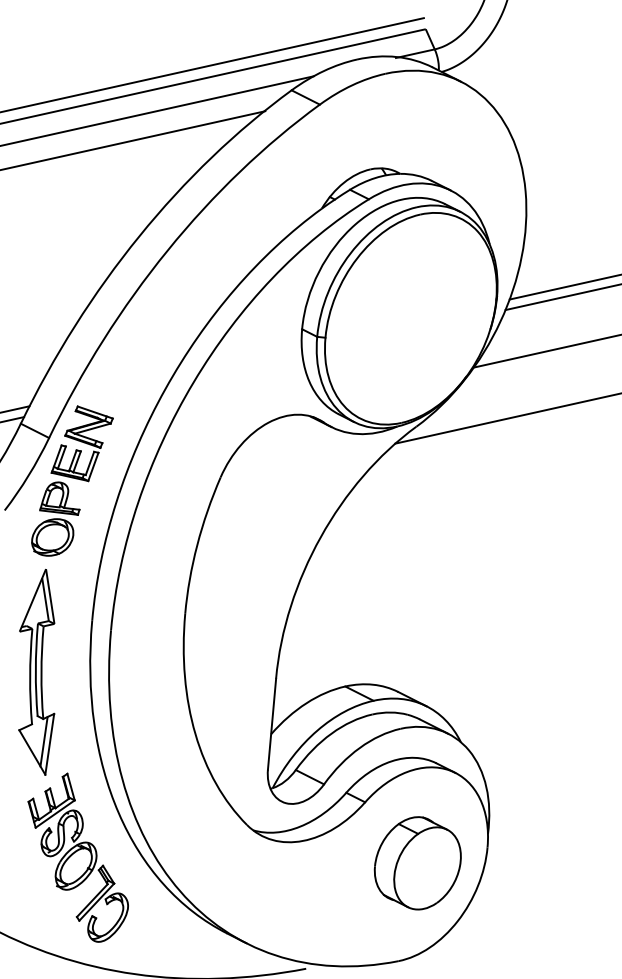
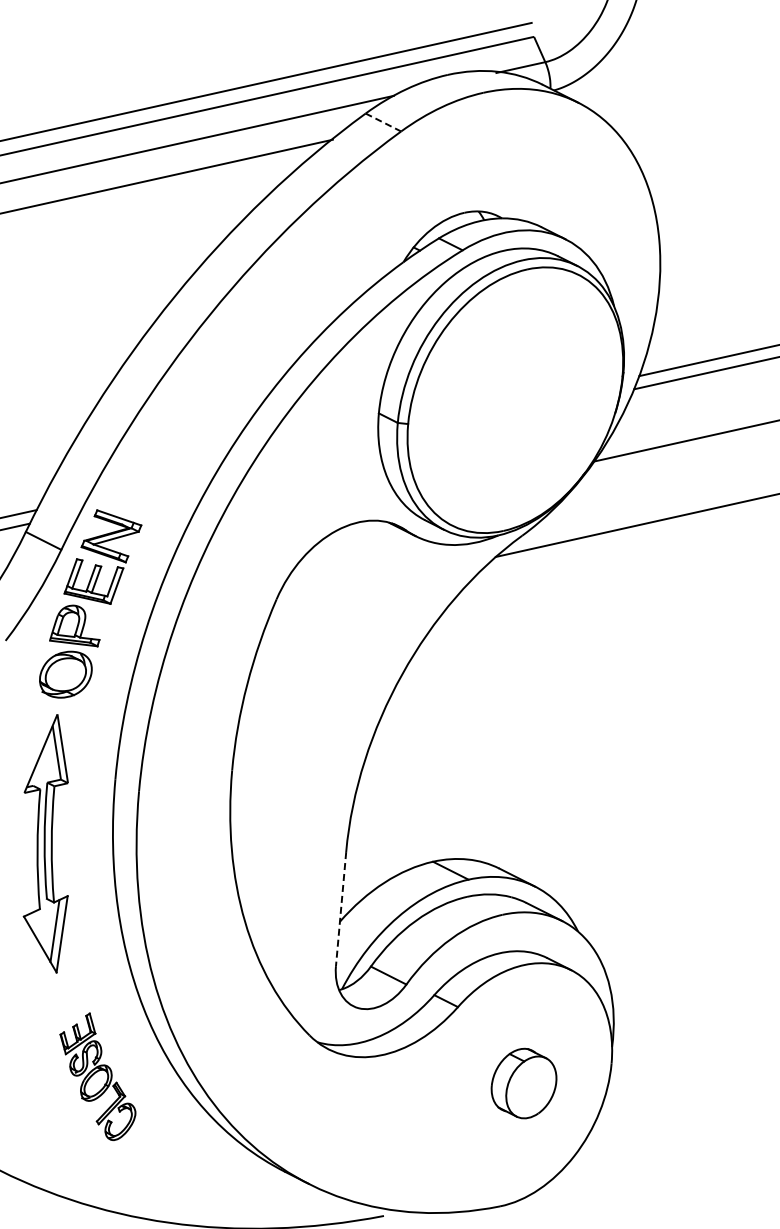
line: (305, 97) -> (383, 122), solid -> dashed
line: (272, 724) -> (341, 909), solid -> dashed
part: (77, 857) -> (97, 1076), size x0.6
part: (417, 863) -> (523, 1083), size x0.6

